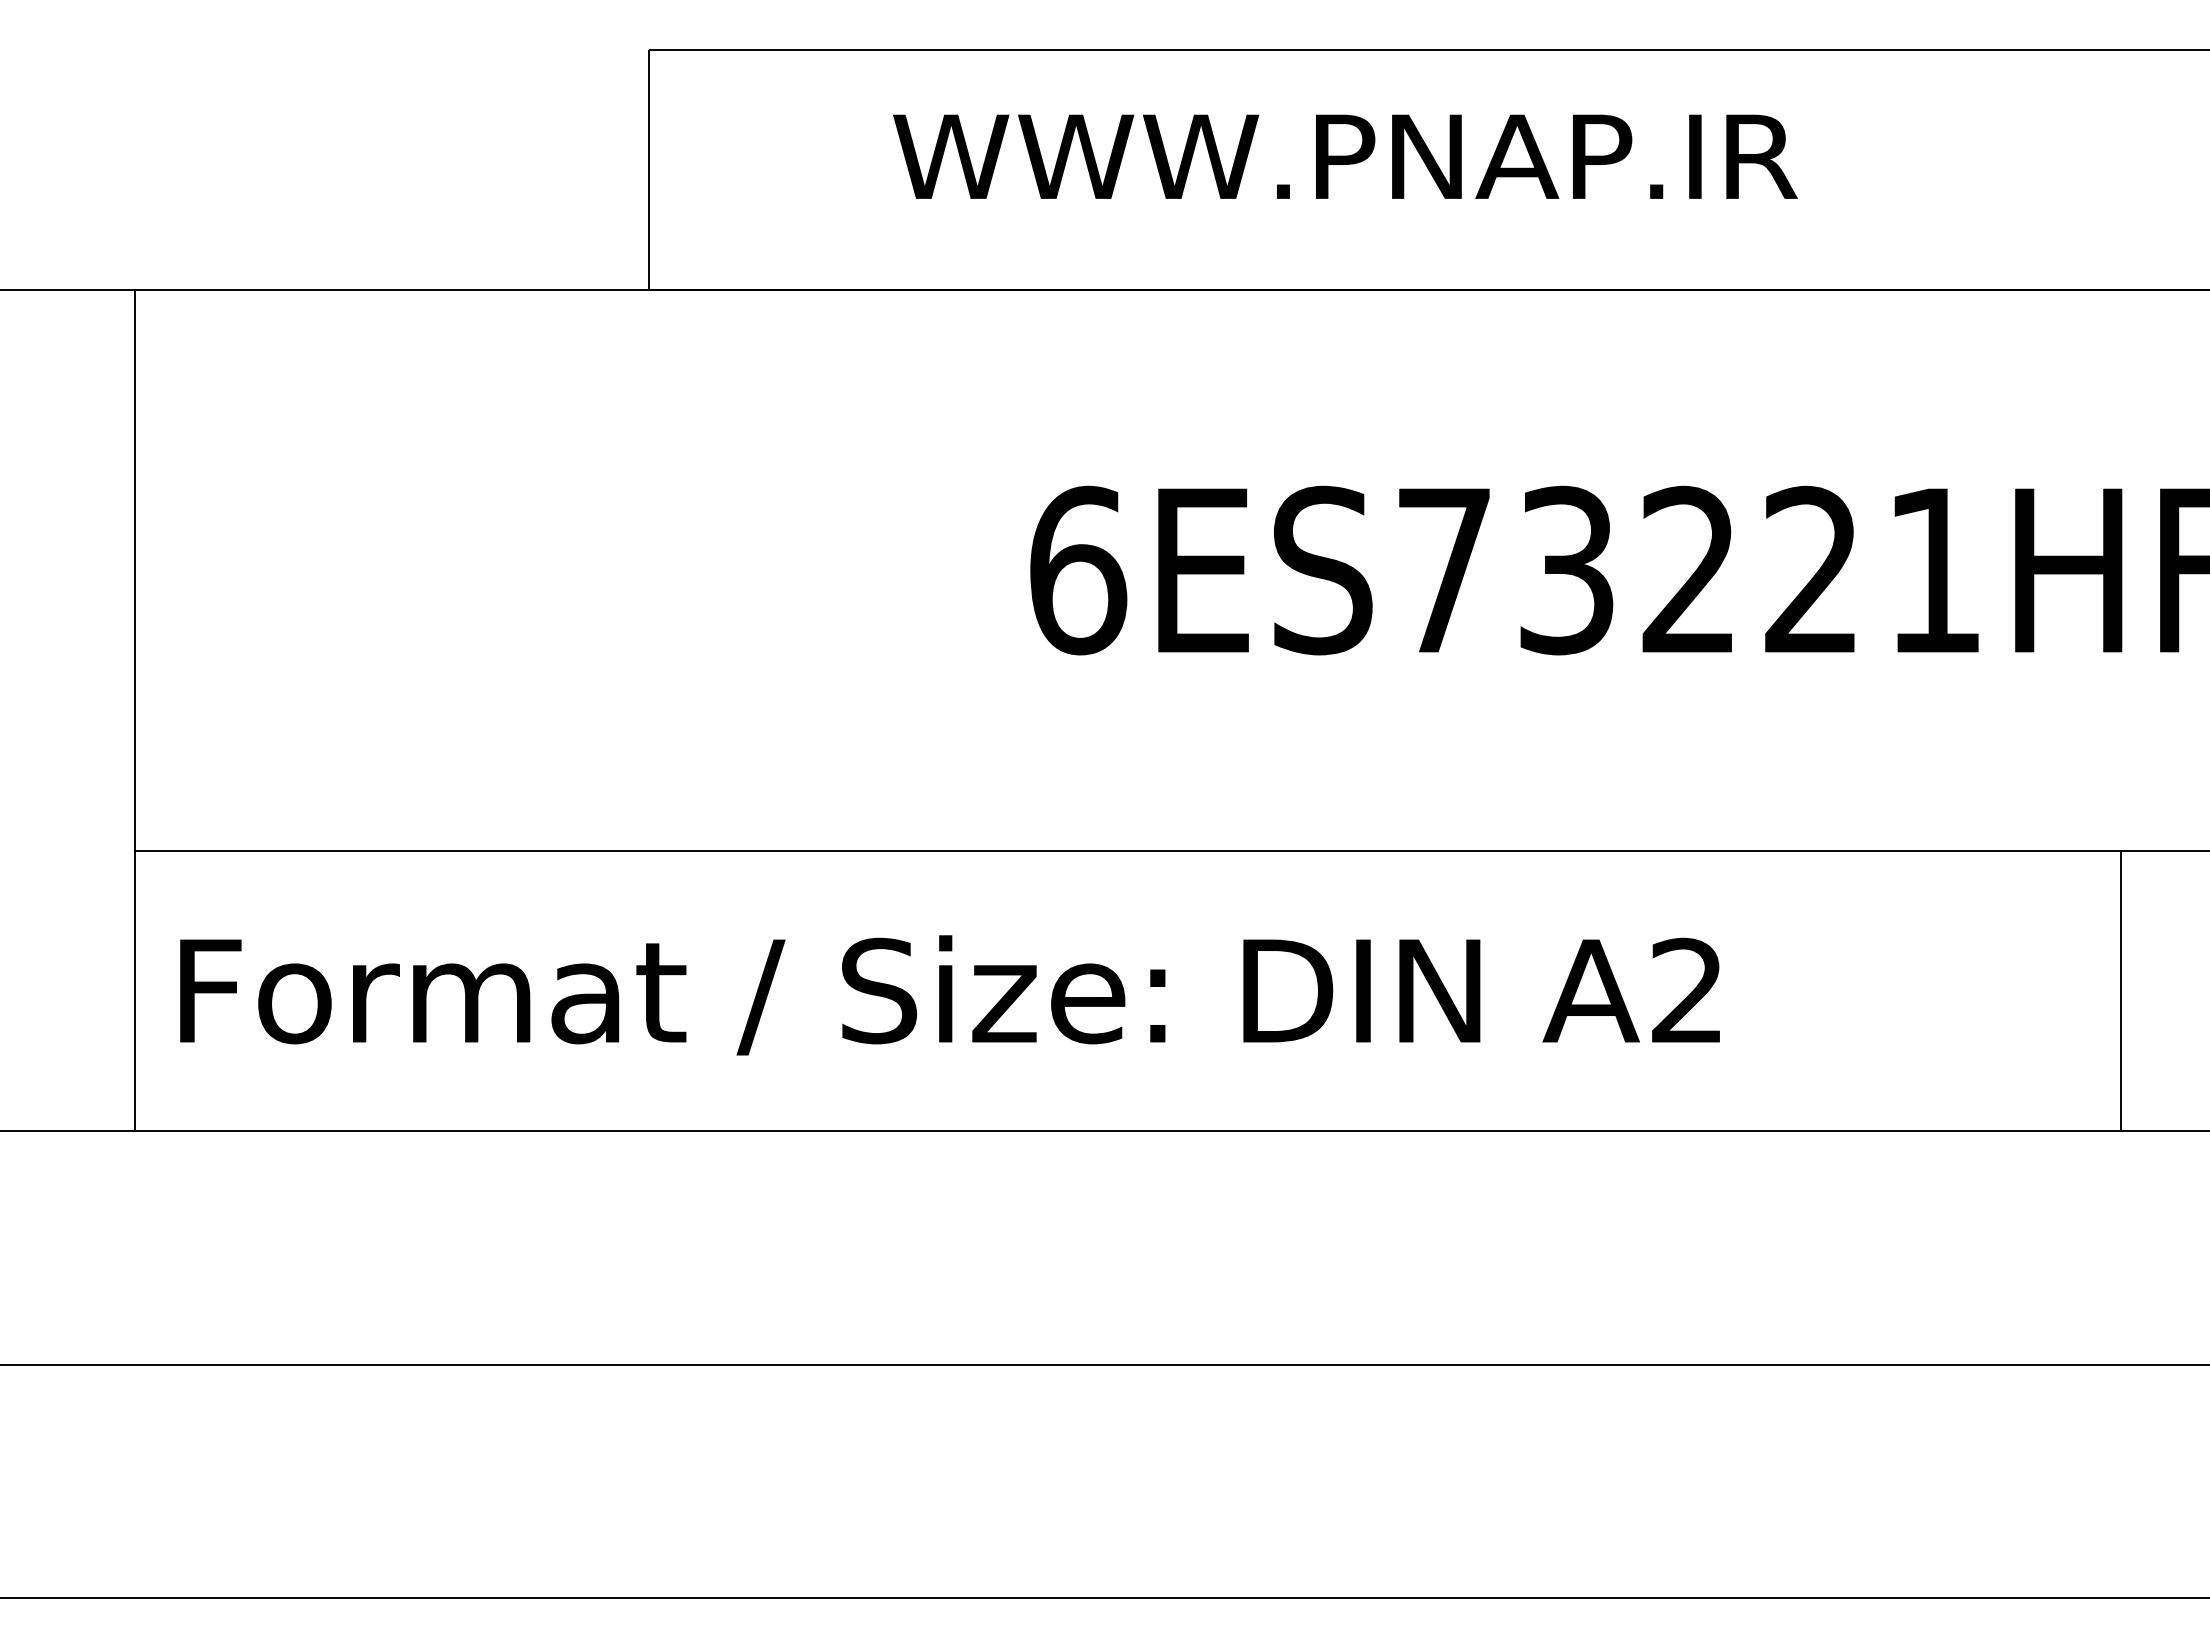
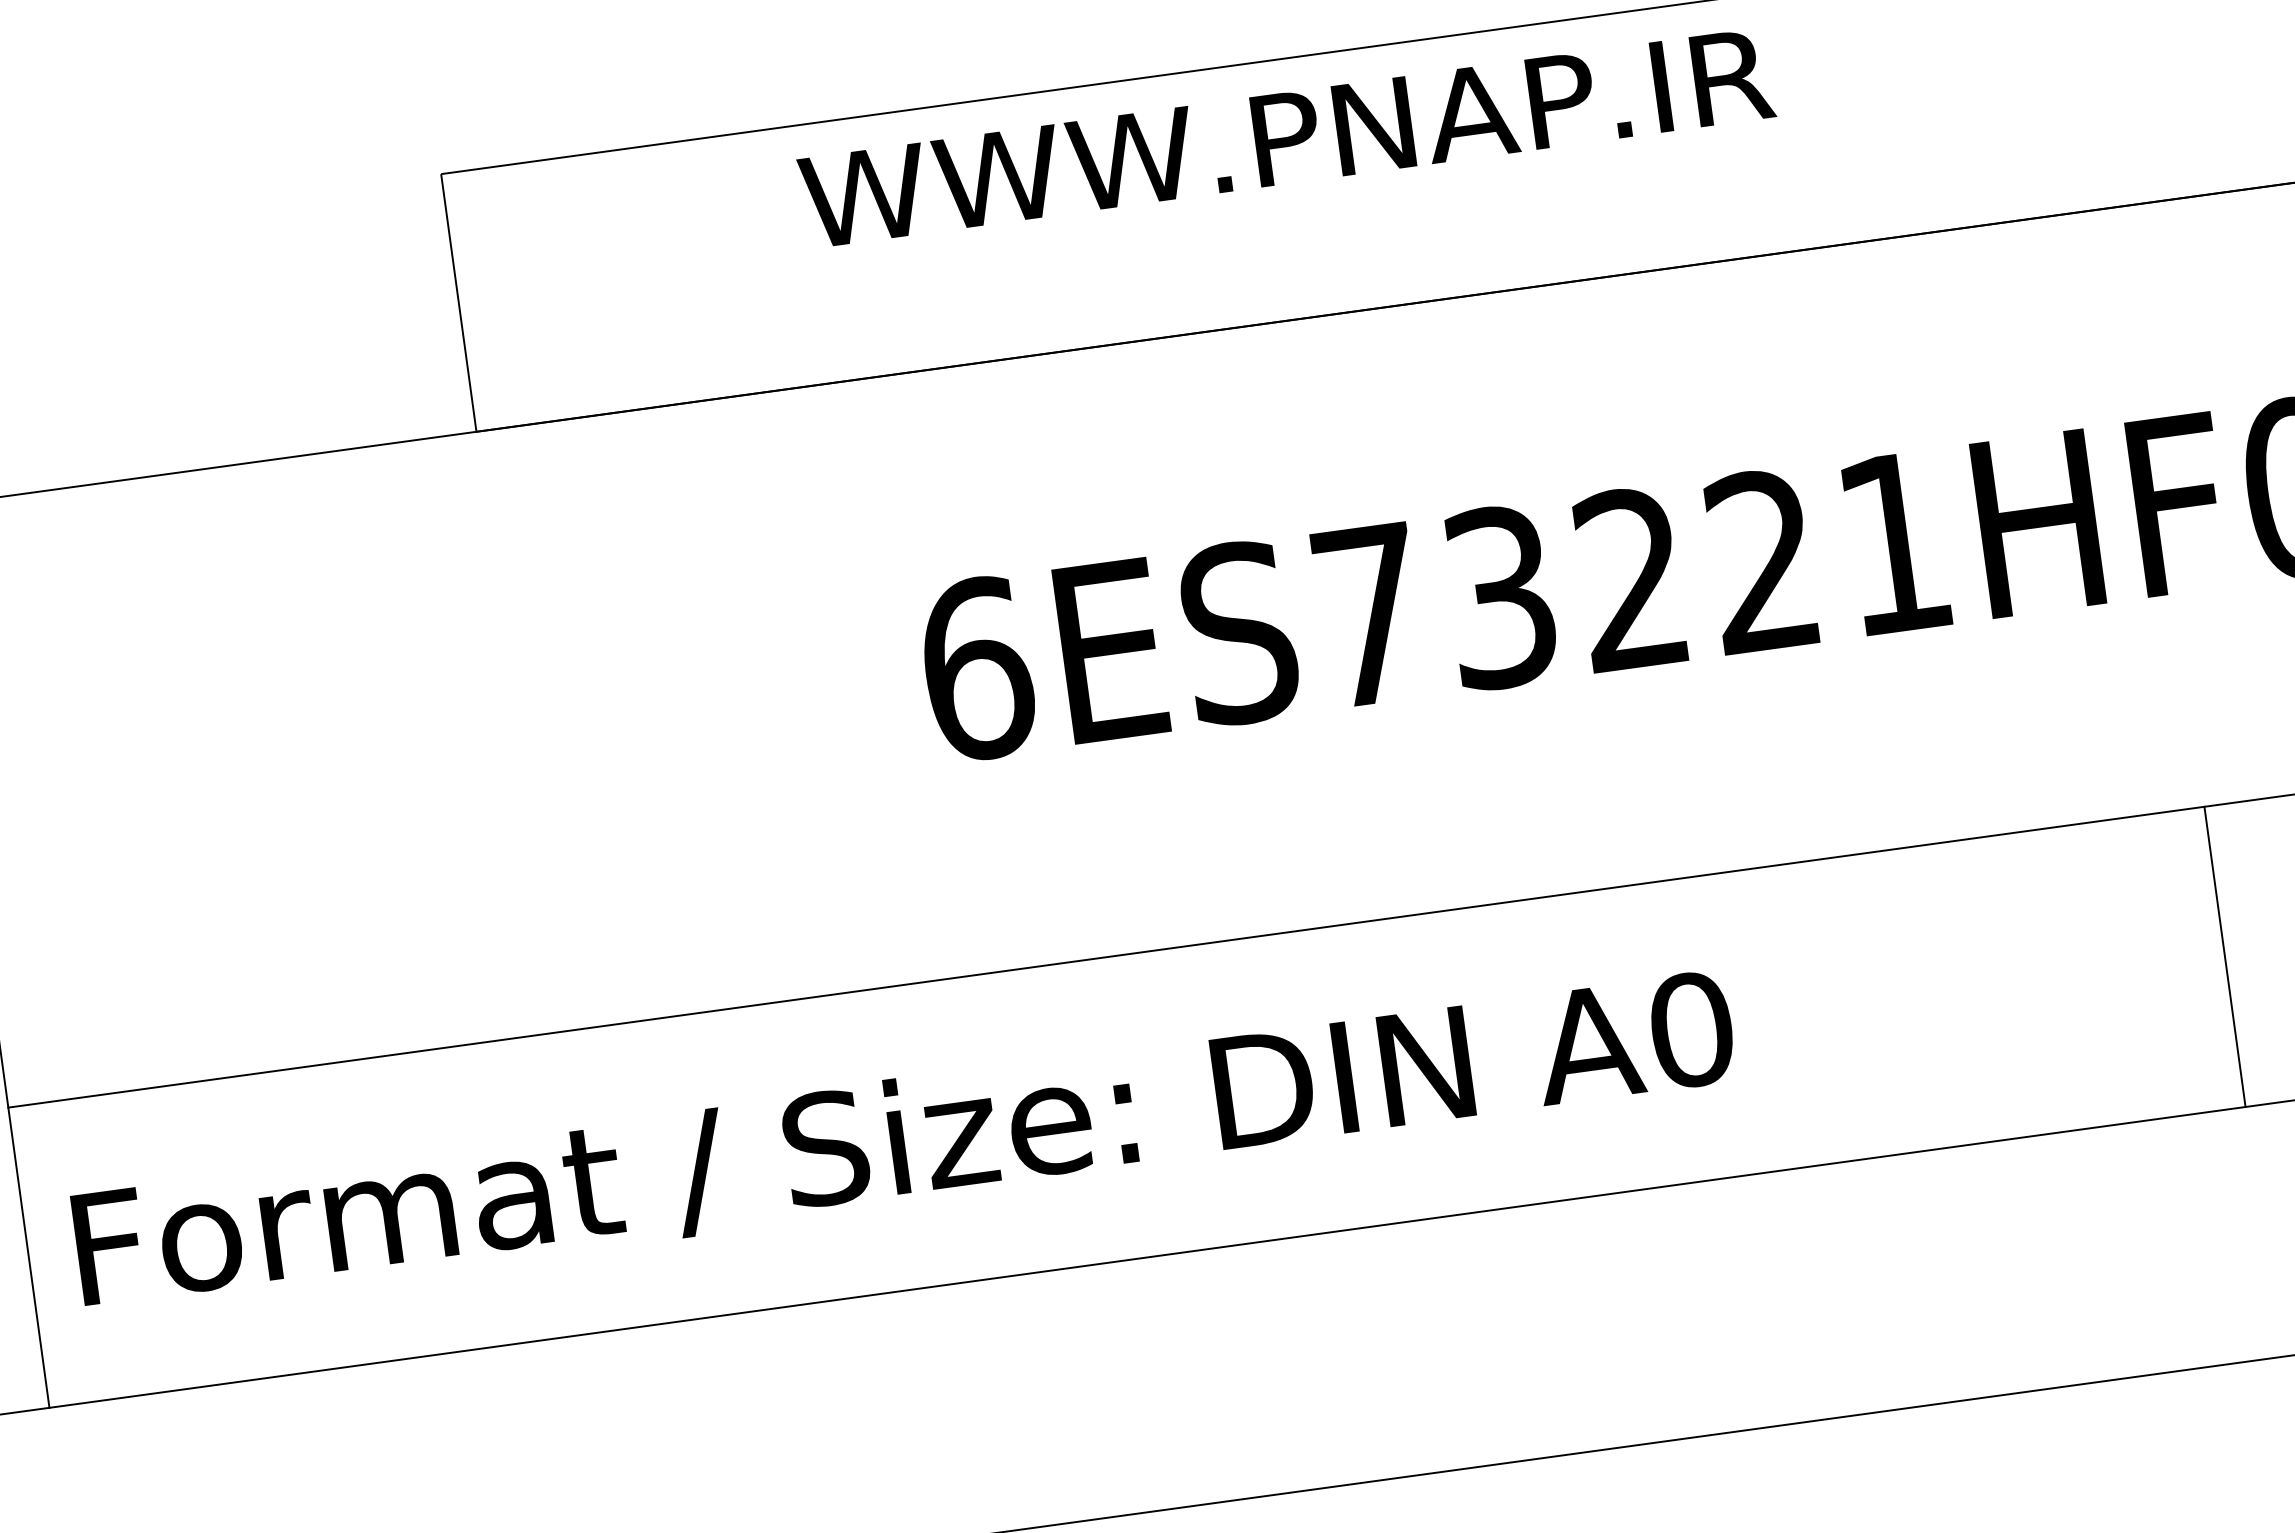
text: (1345, 156) -> (1286, 137), moved
text: (1687, 990) -> (1691, 1029), A2 -> A0
line: (2120, 990) -> (2224, 956), moved

